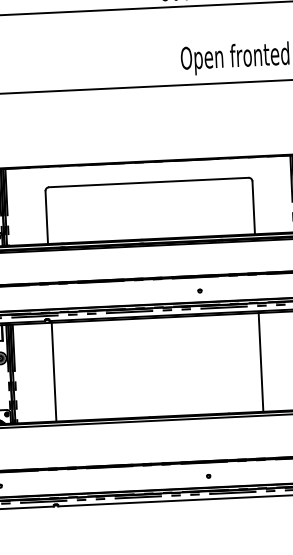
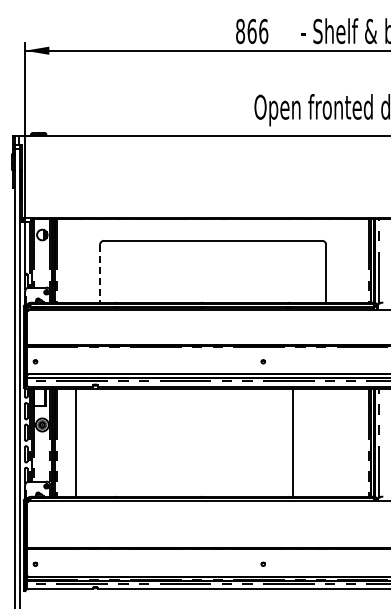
line: (47, 217) -> (100, 273), solid -> dashed
line: (261, 362) -> (293, 442), moved
line: (54, 371) -> (76, 442), moved

